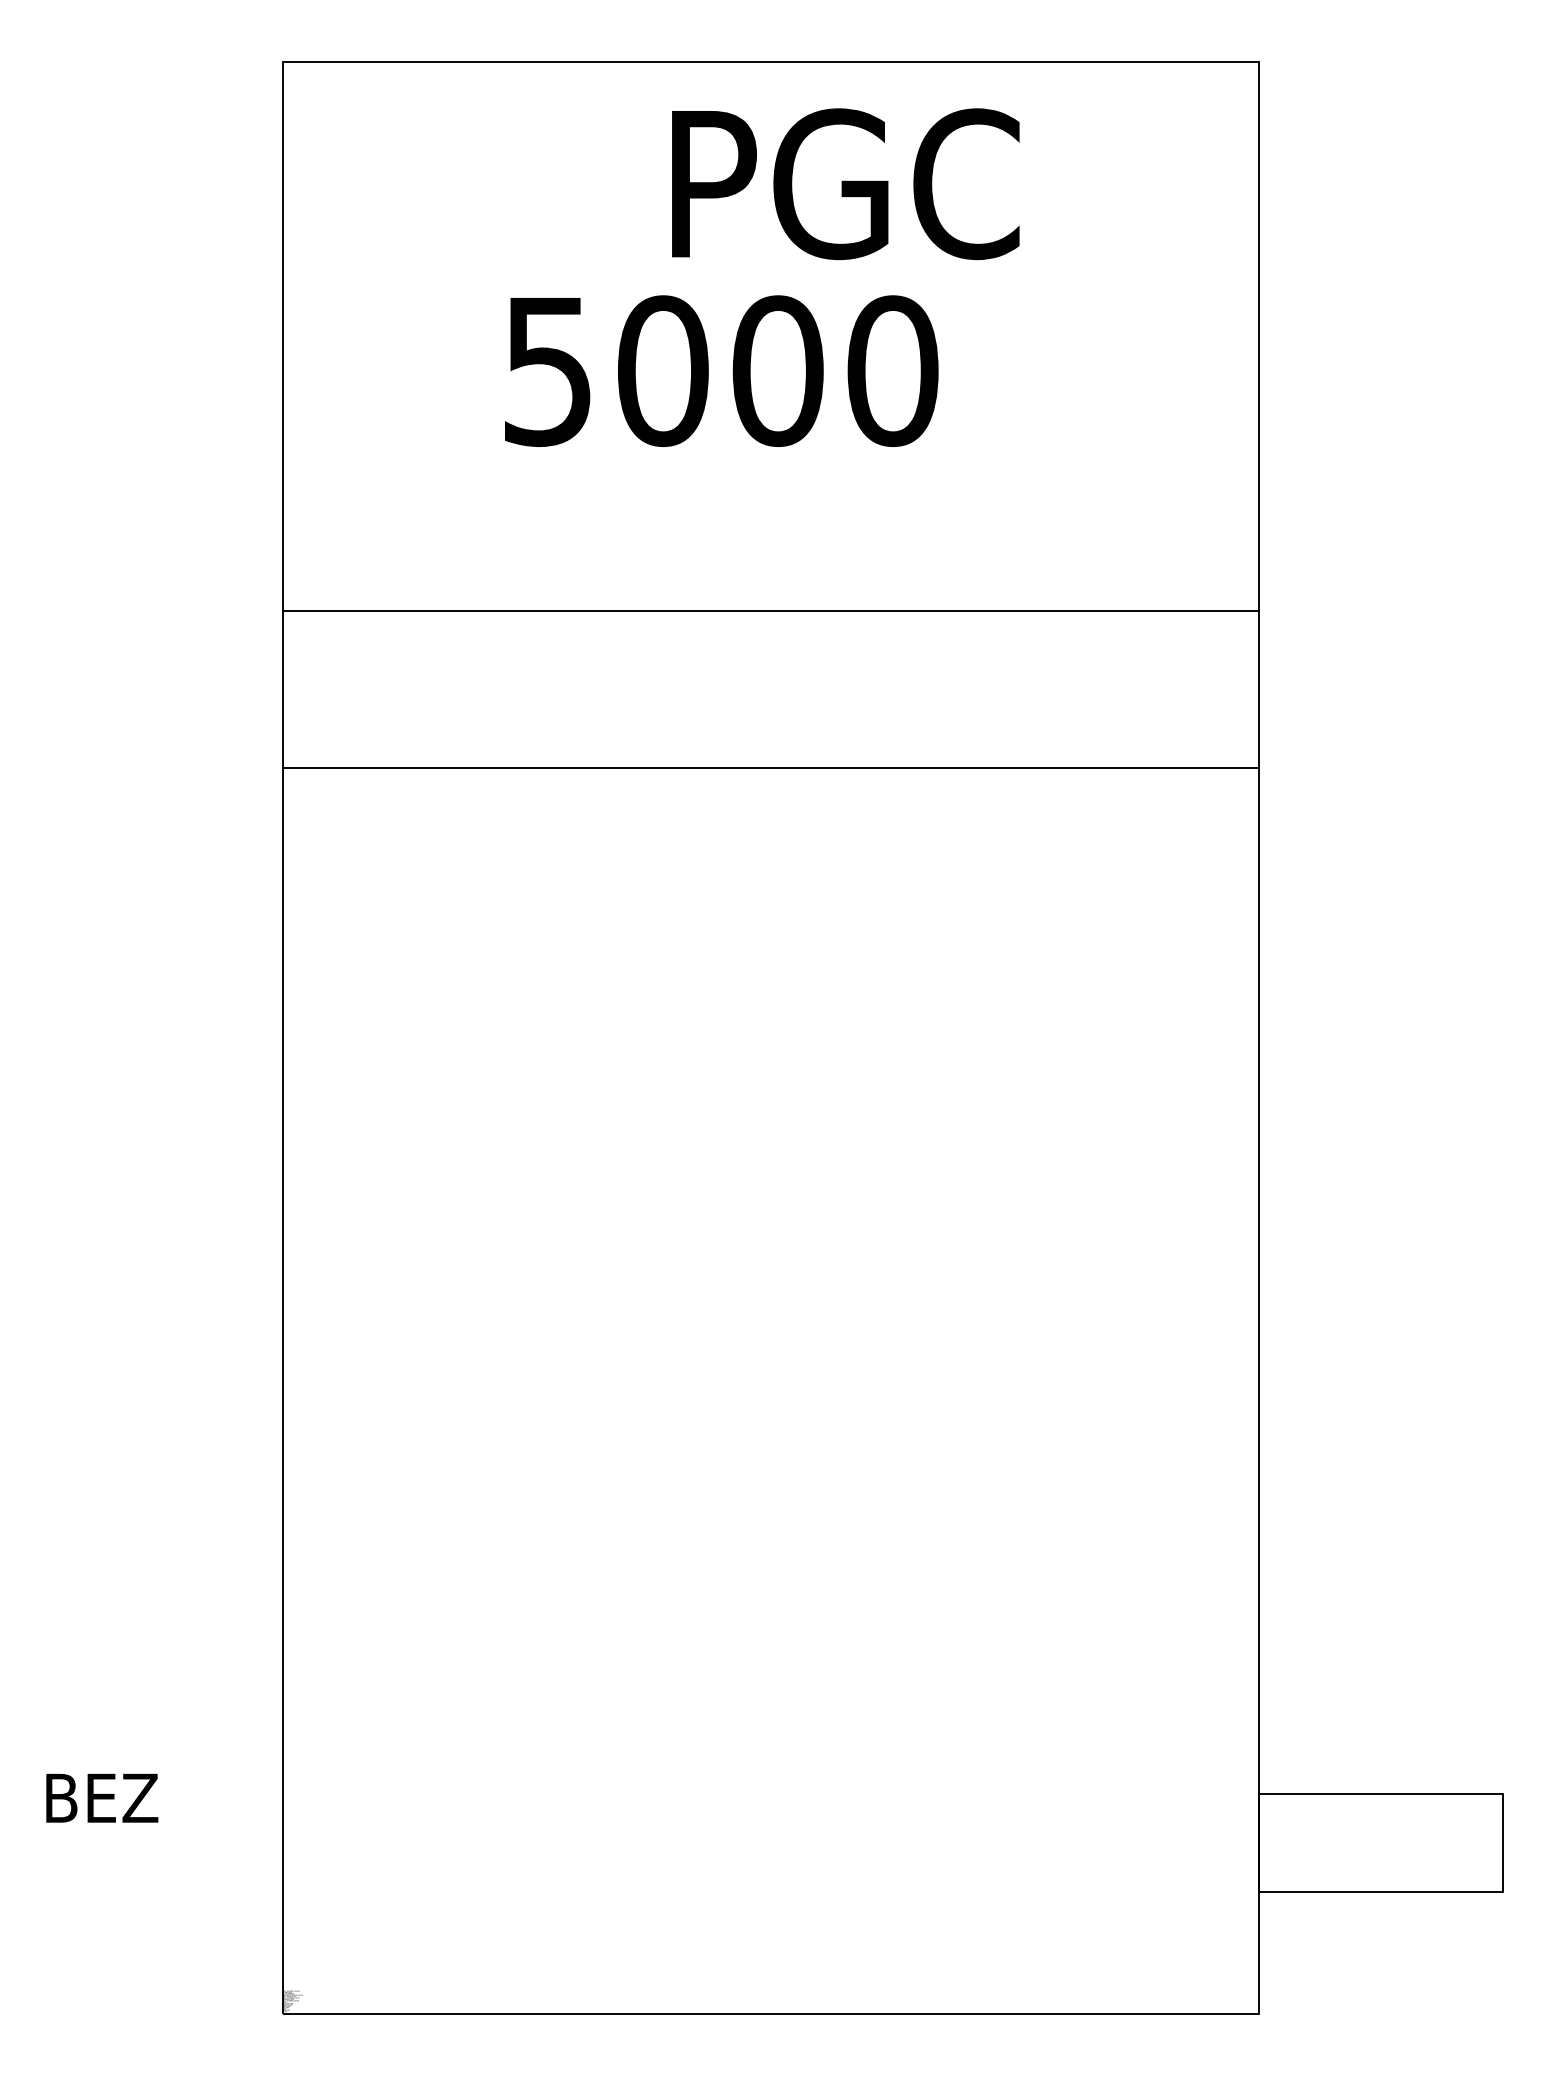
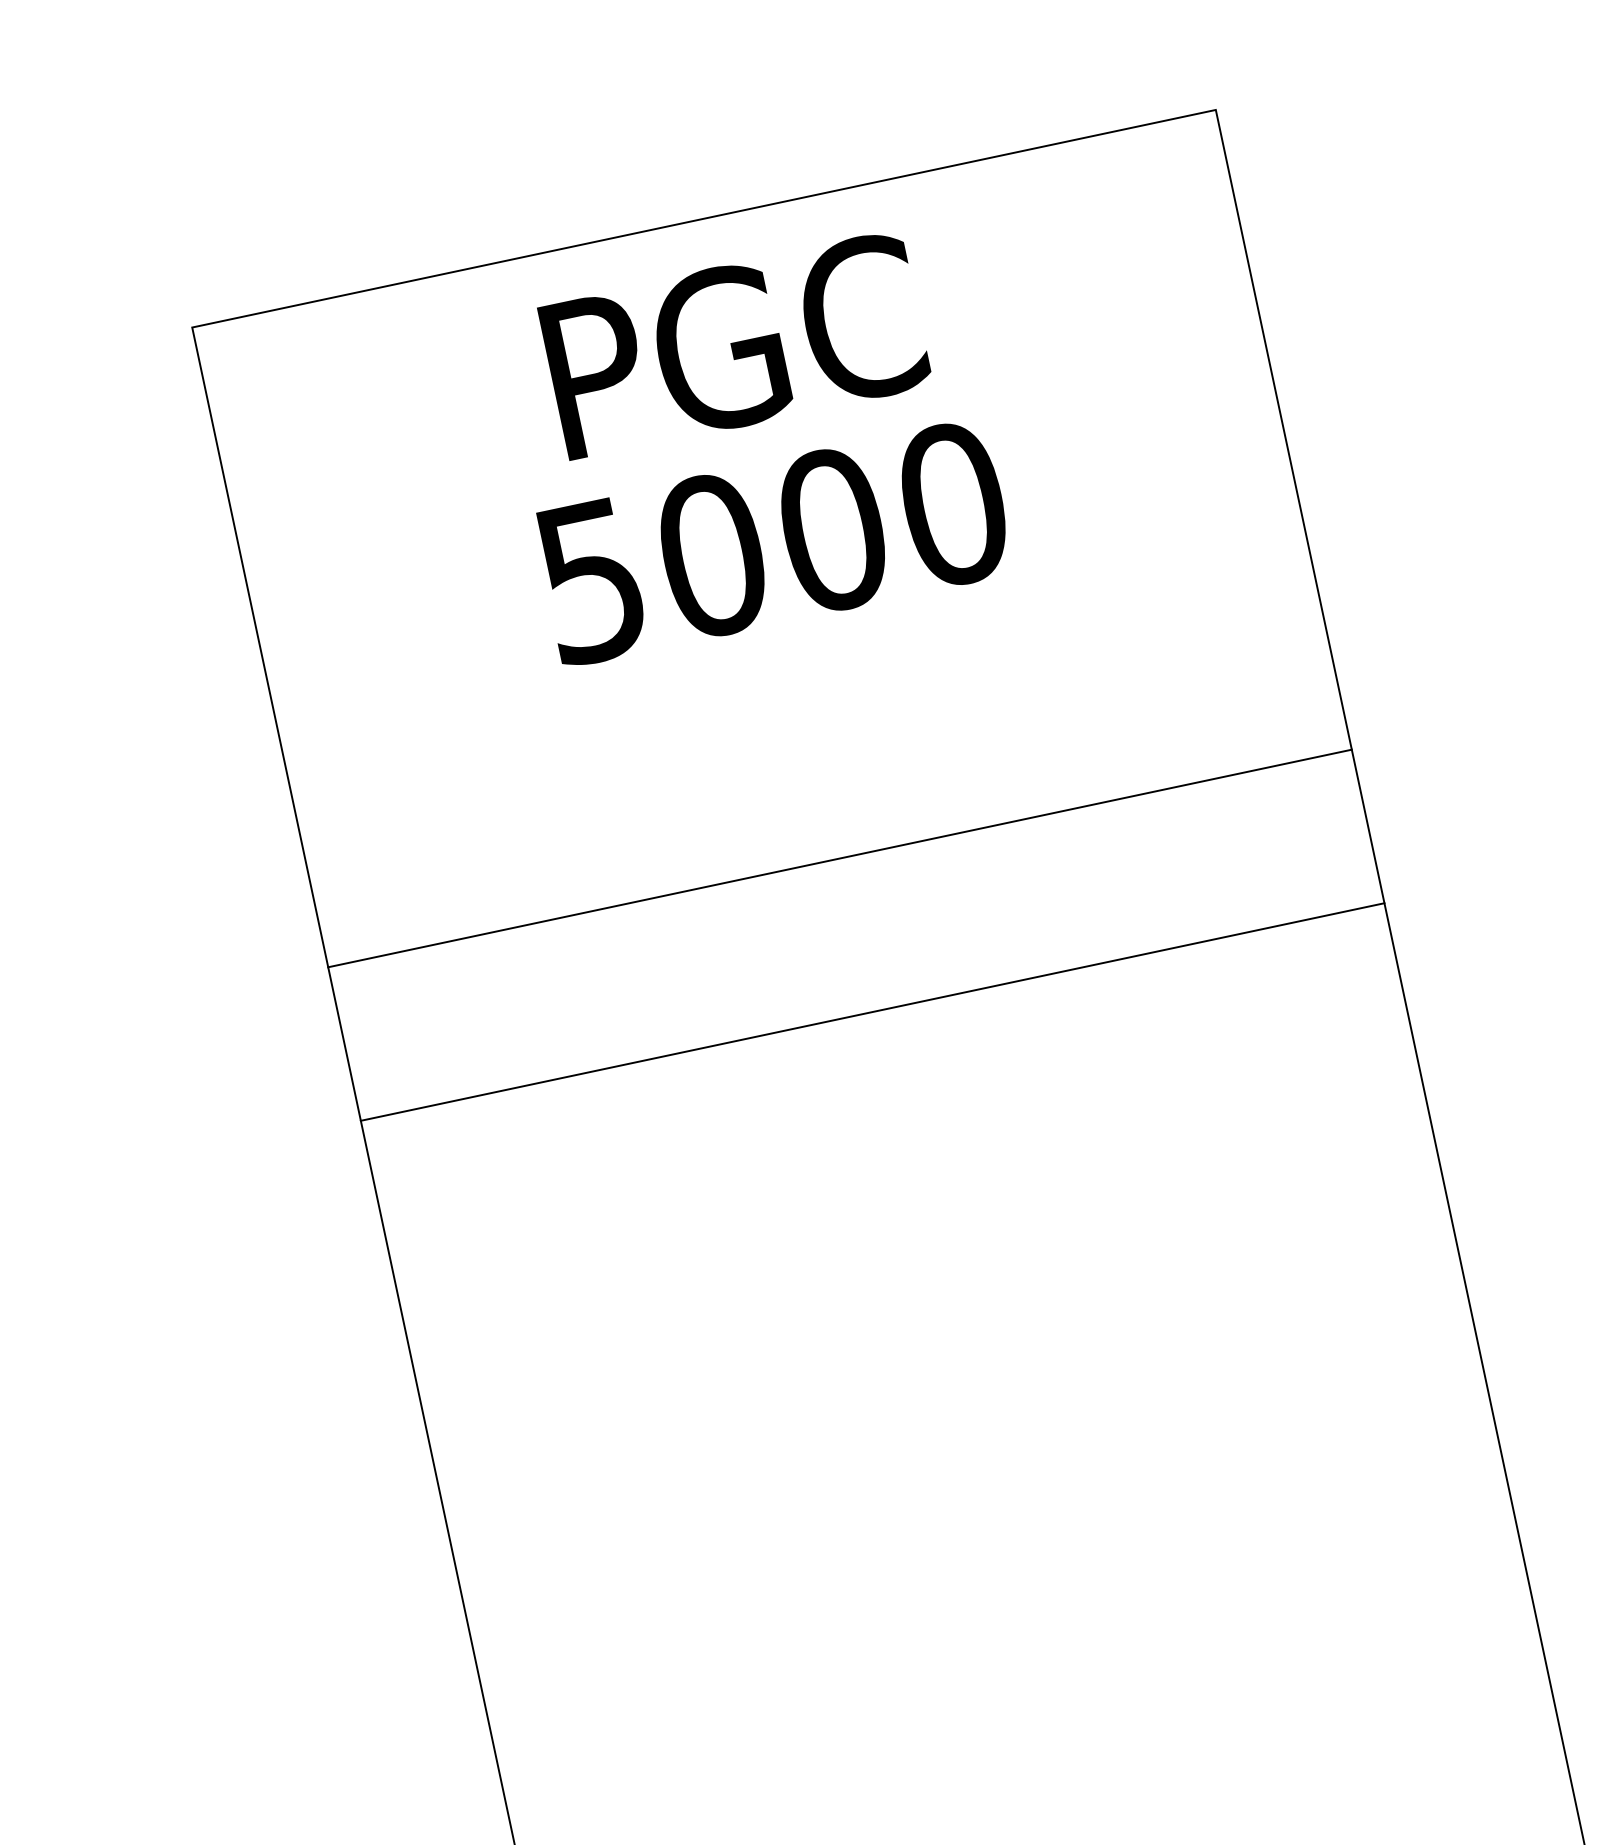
text: (845, 184) -> (735, 346), moved
text: (721, 370) -> (773, 541), moved
line: (770, 611) -> (839, 858), moved
line: (770, 768) -> (872, 1012), moved

